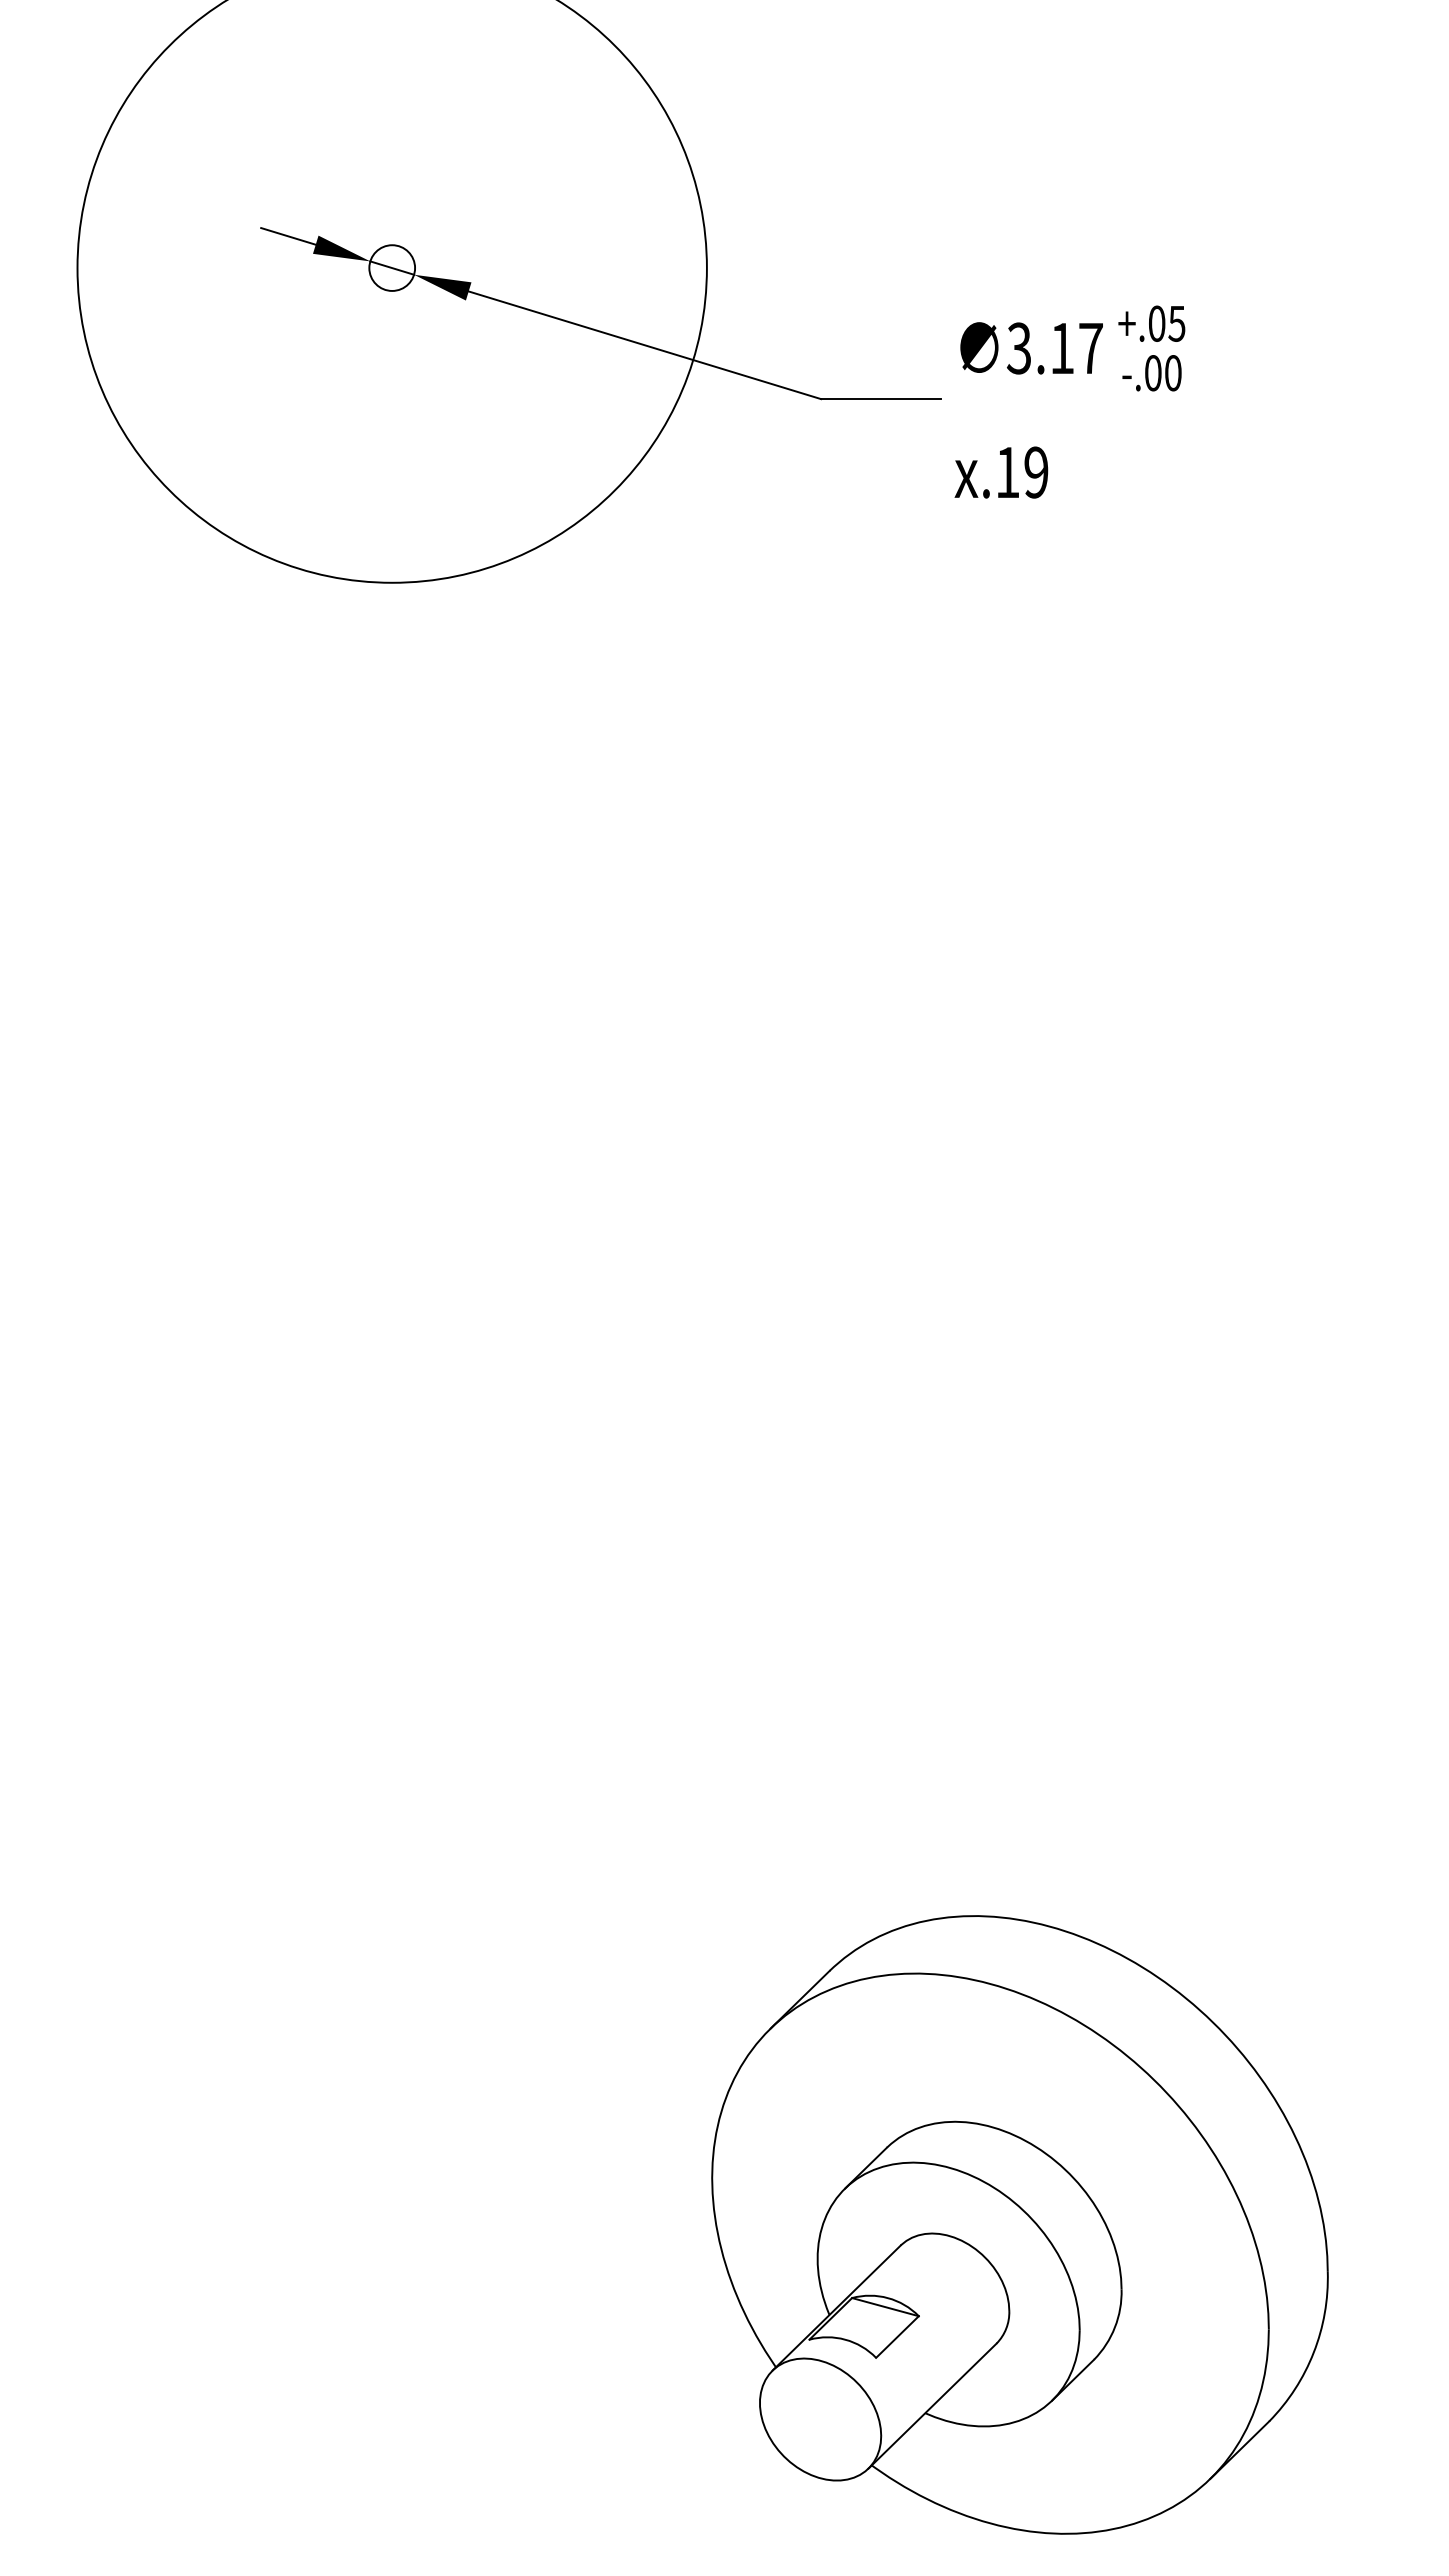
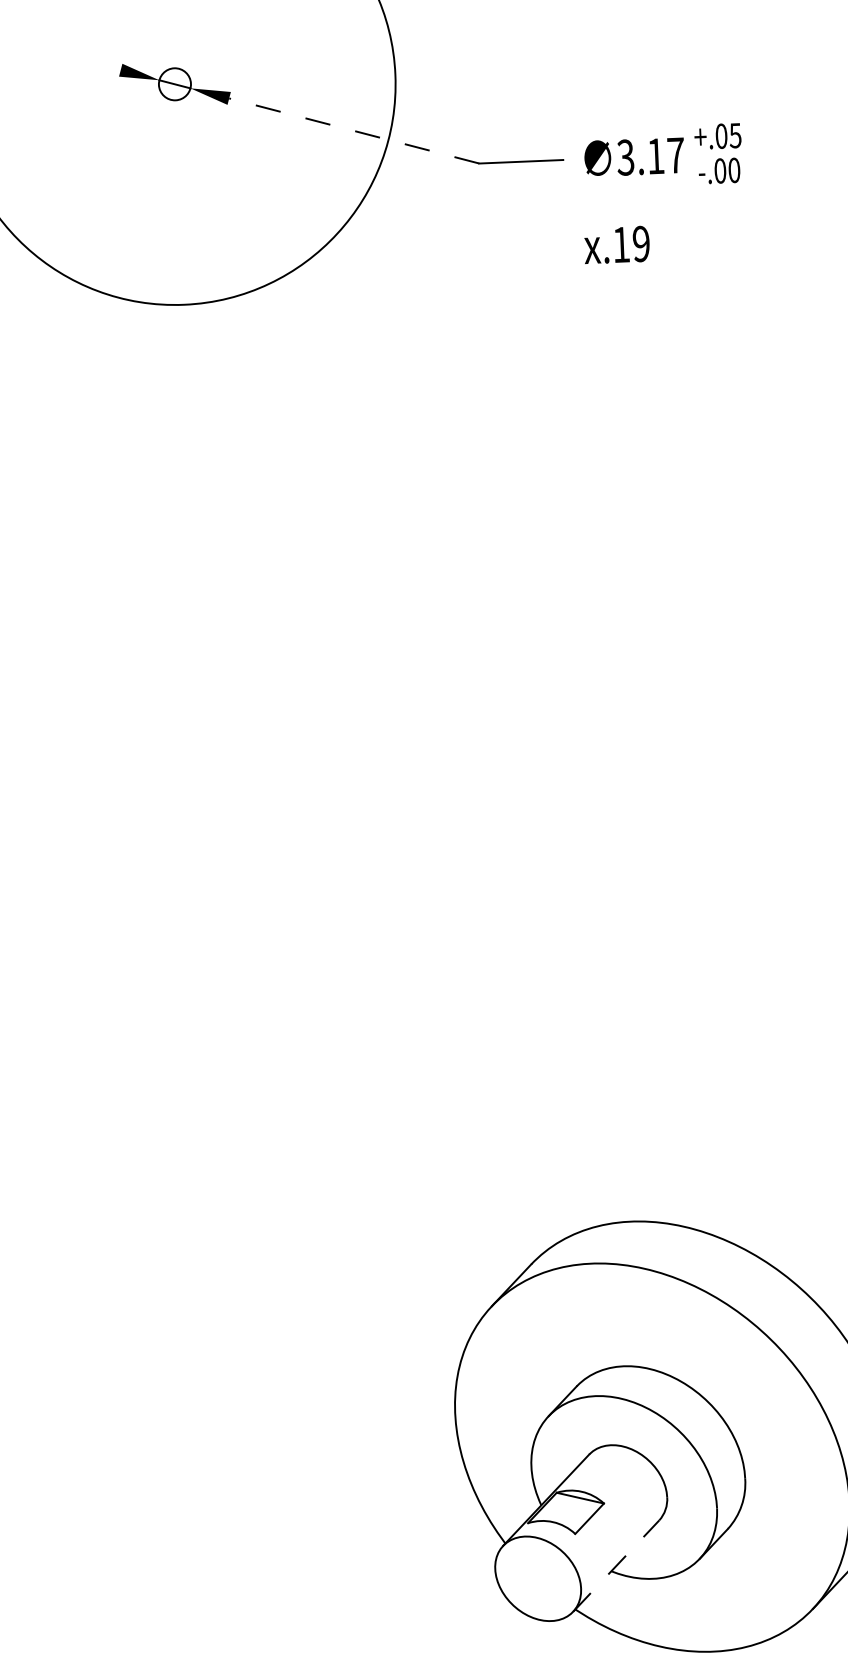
line: (288, 236) -> (101, 65), removed
line: (644, 345) -> (353, 131), solid -> dashed
text: (1069, 401) -> (662, 193), moved
line: (932, 2405) -> (616, 1565), solid -> dashed

